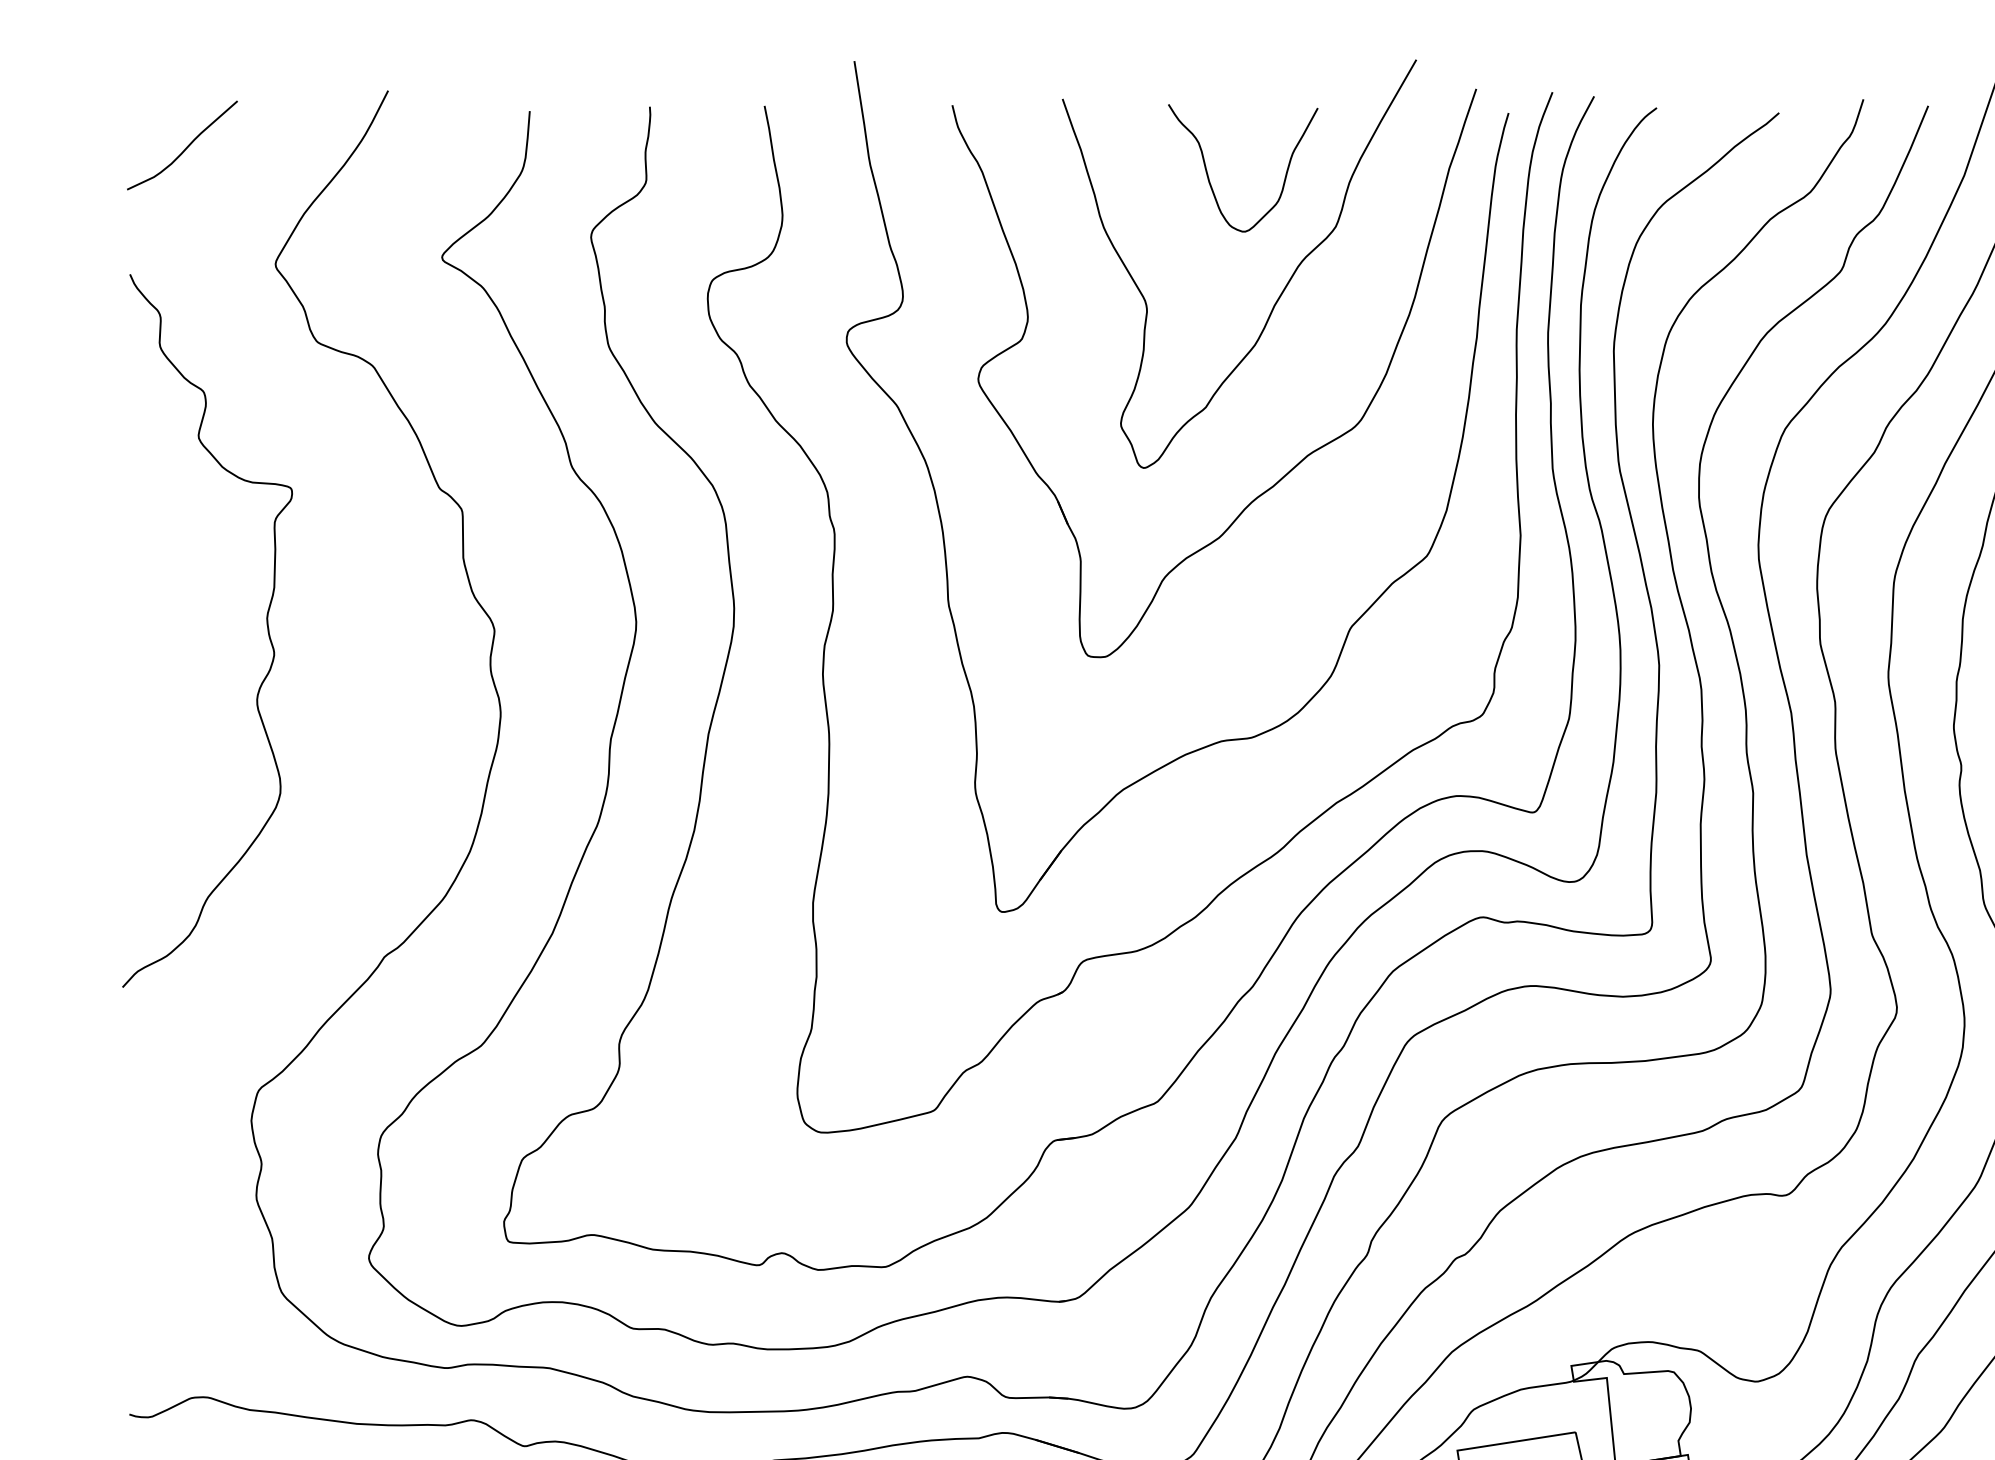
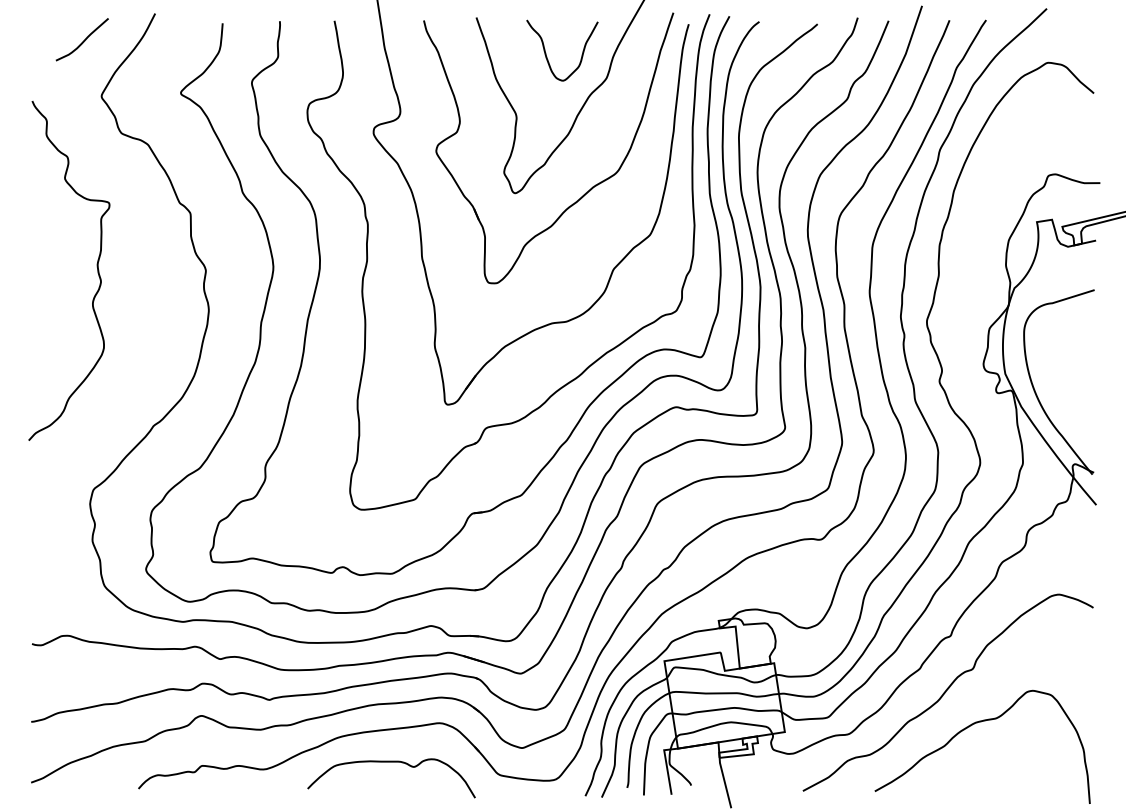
curve: (184, 147) -> (83, 40), moved

